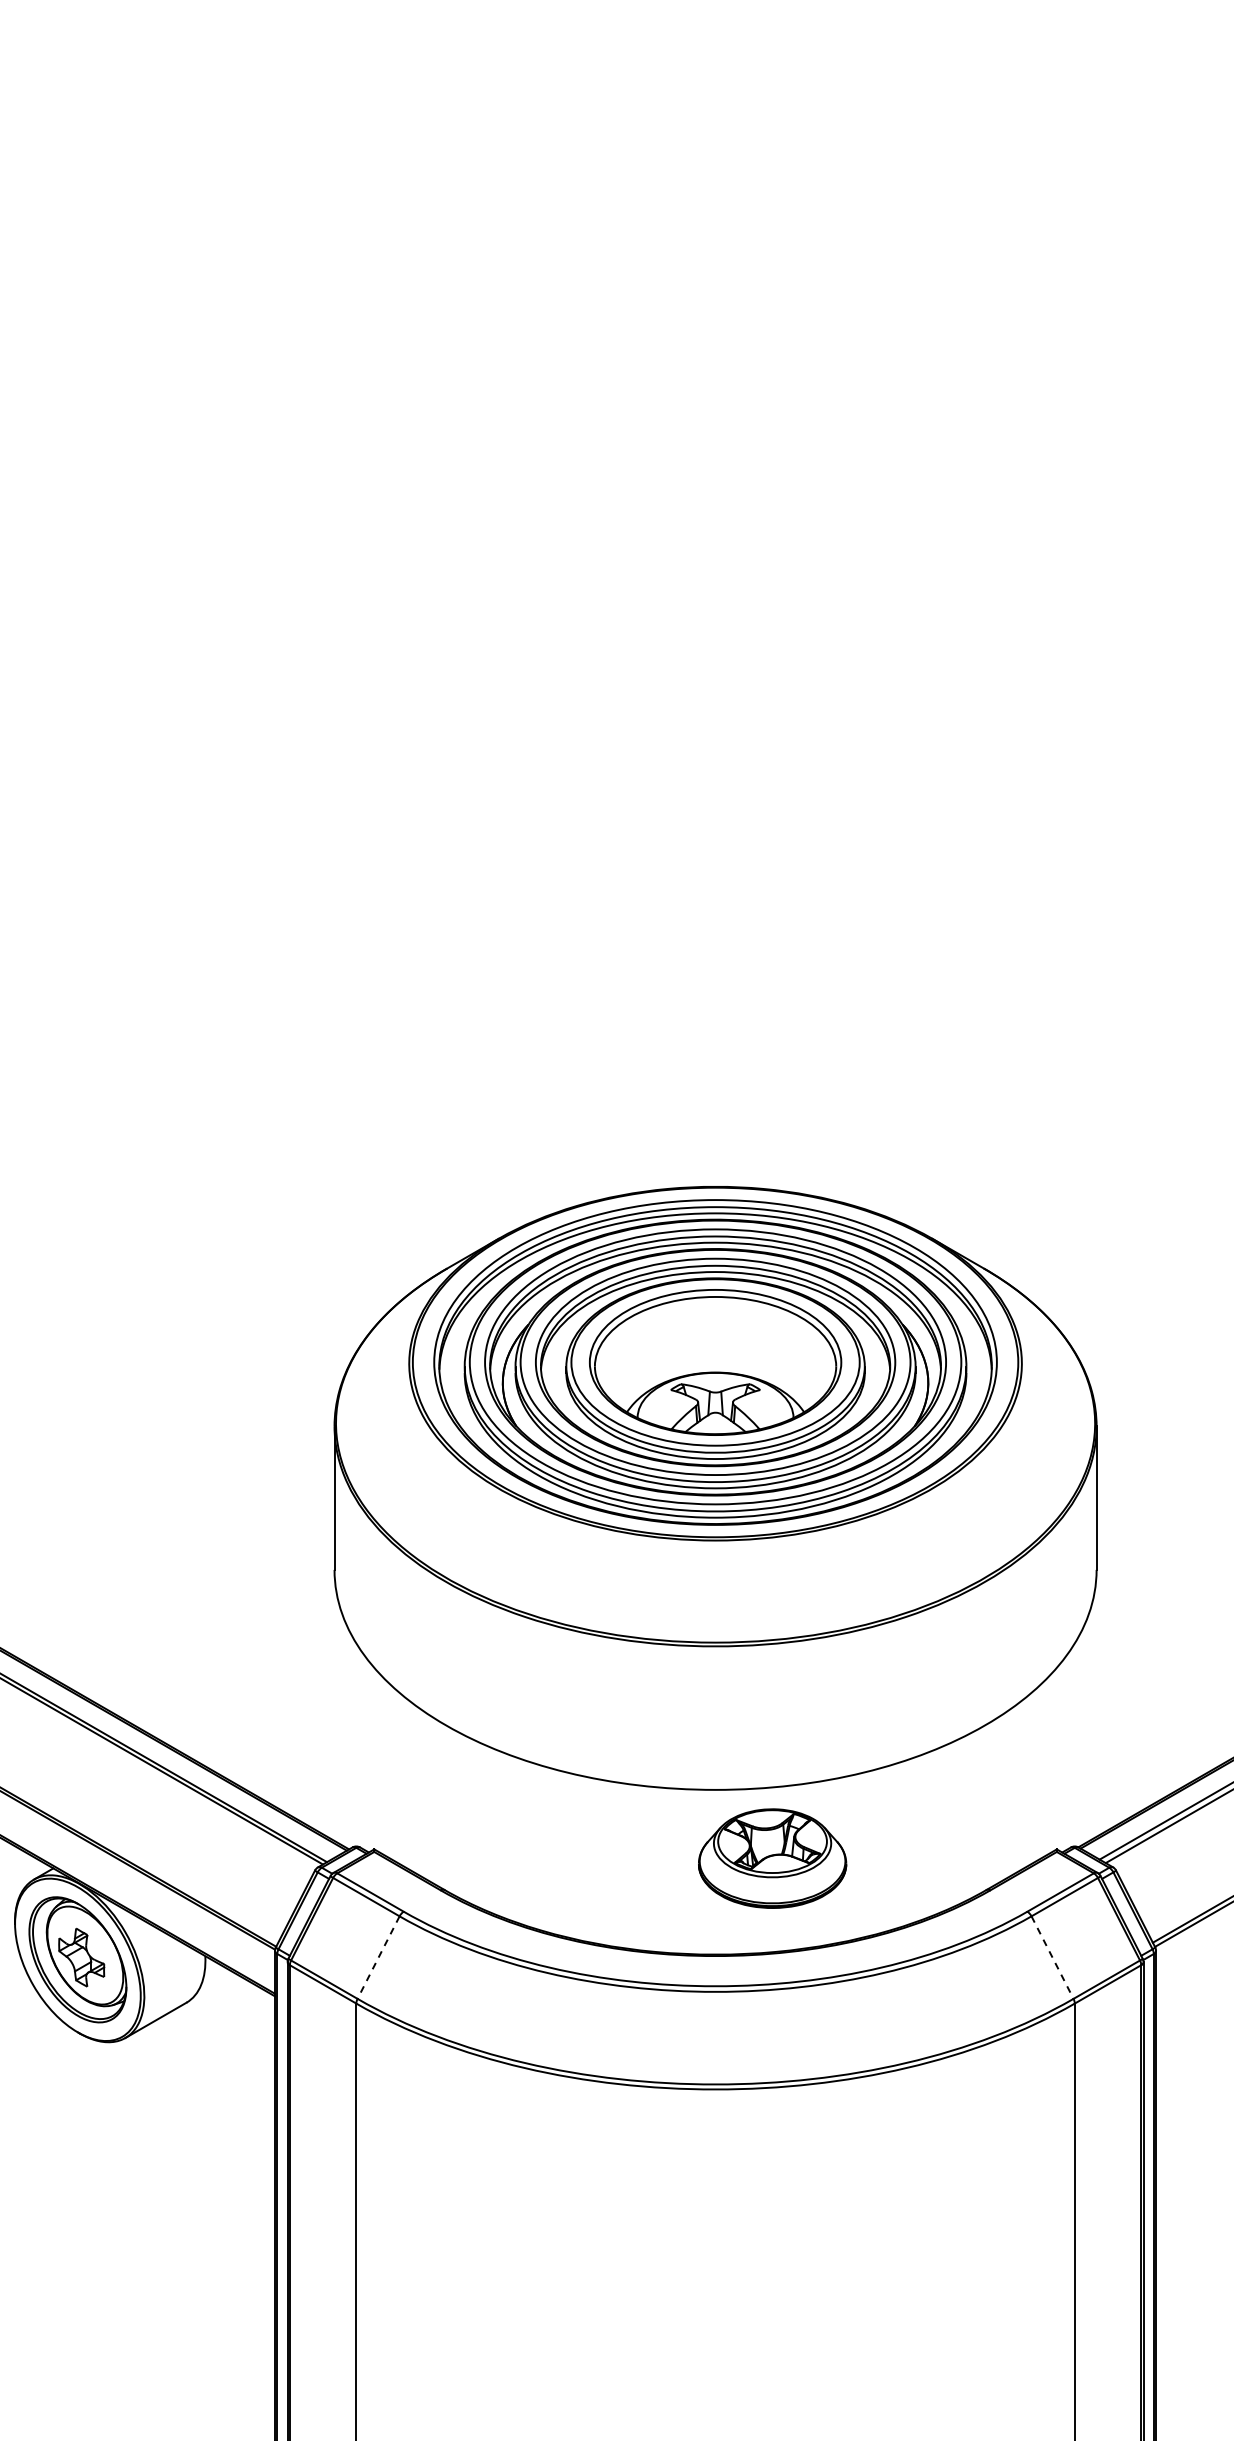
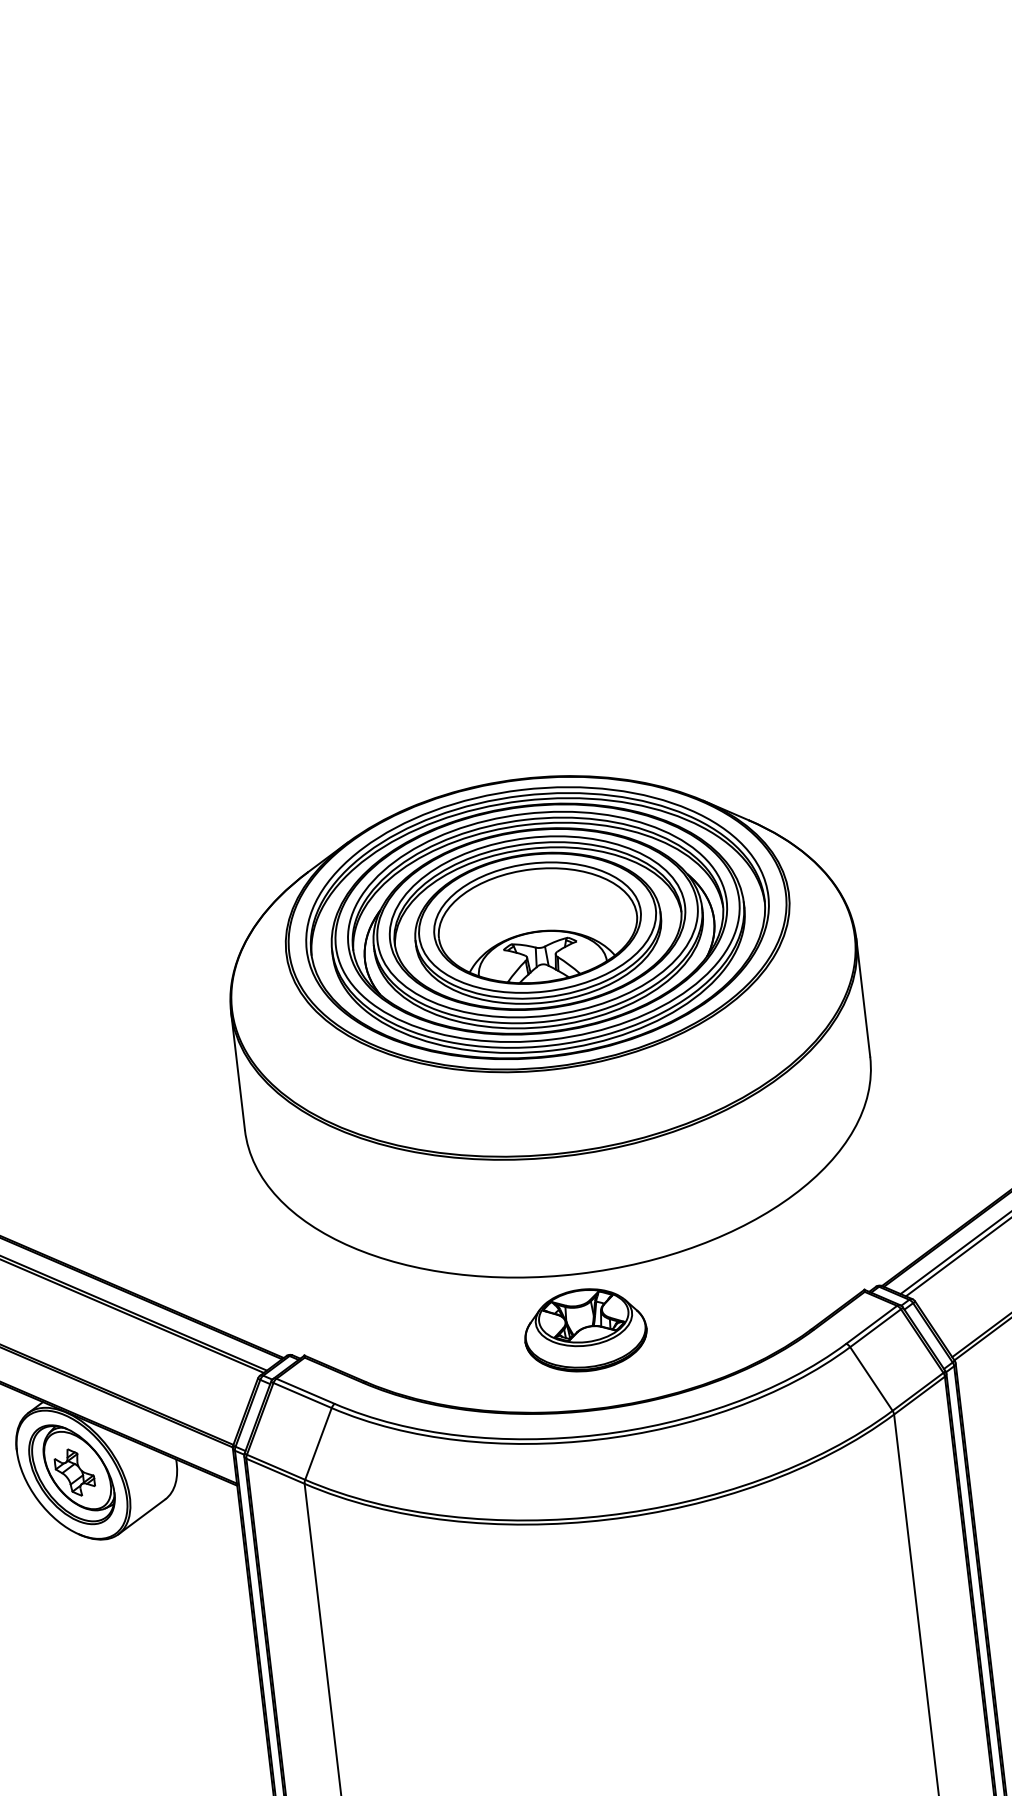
part: (772, 1858) -> (585, 1330), moved
line: (378, 1958) -> (318, 1444), dashed -> solid
line: (1052, 1958) -> (871, 1379), dashed -> solid

